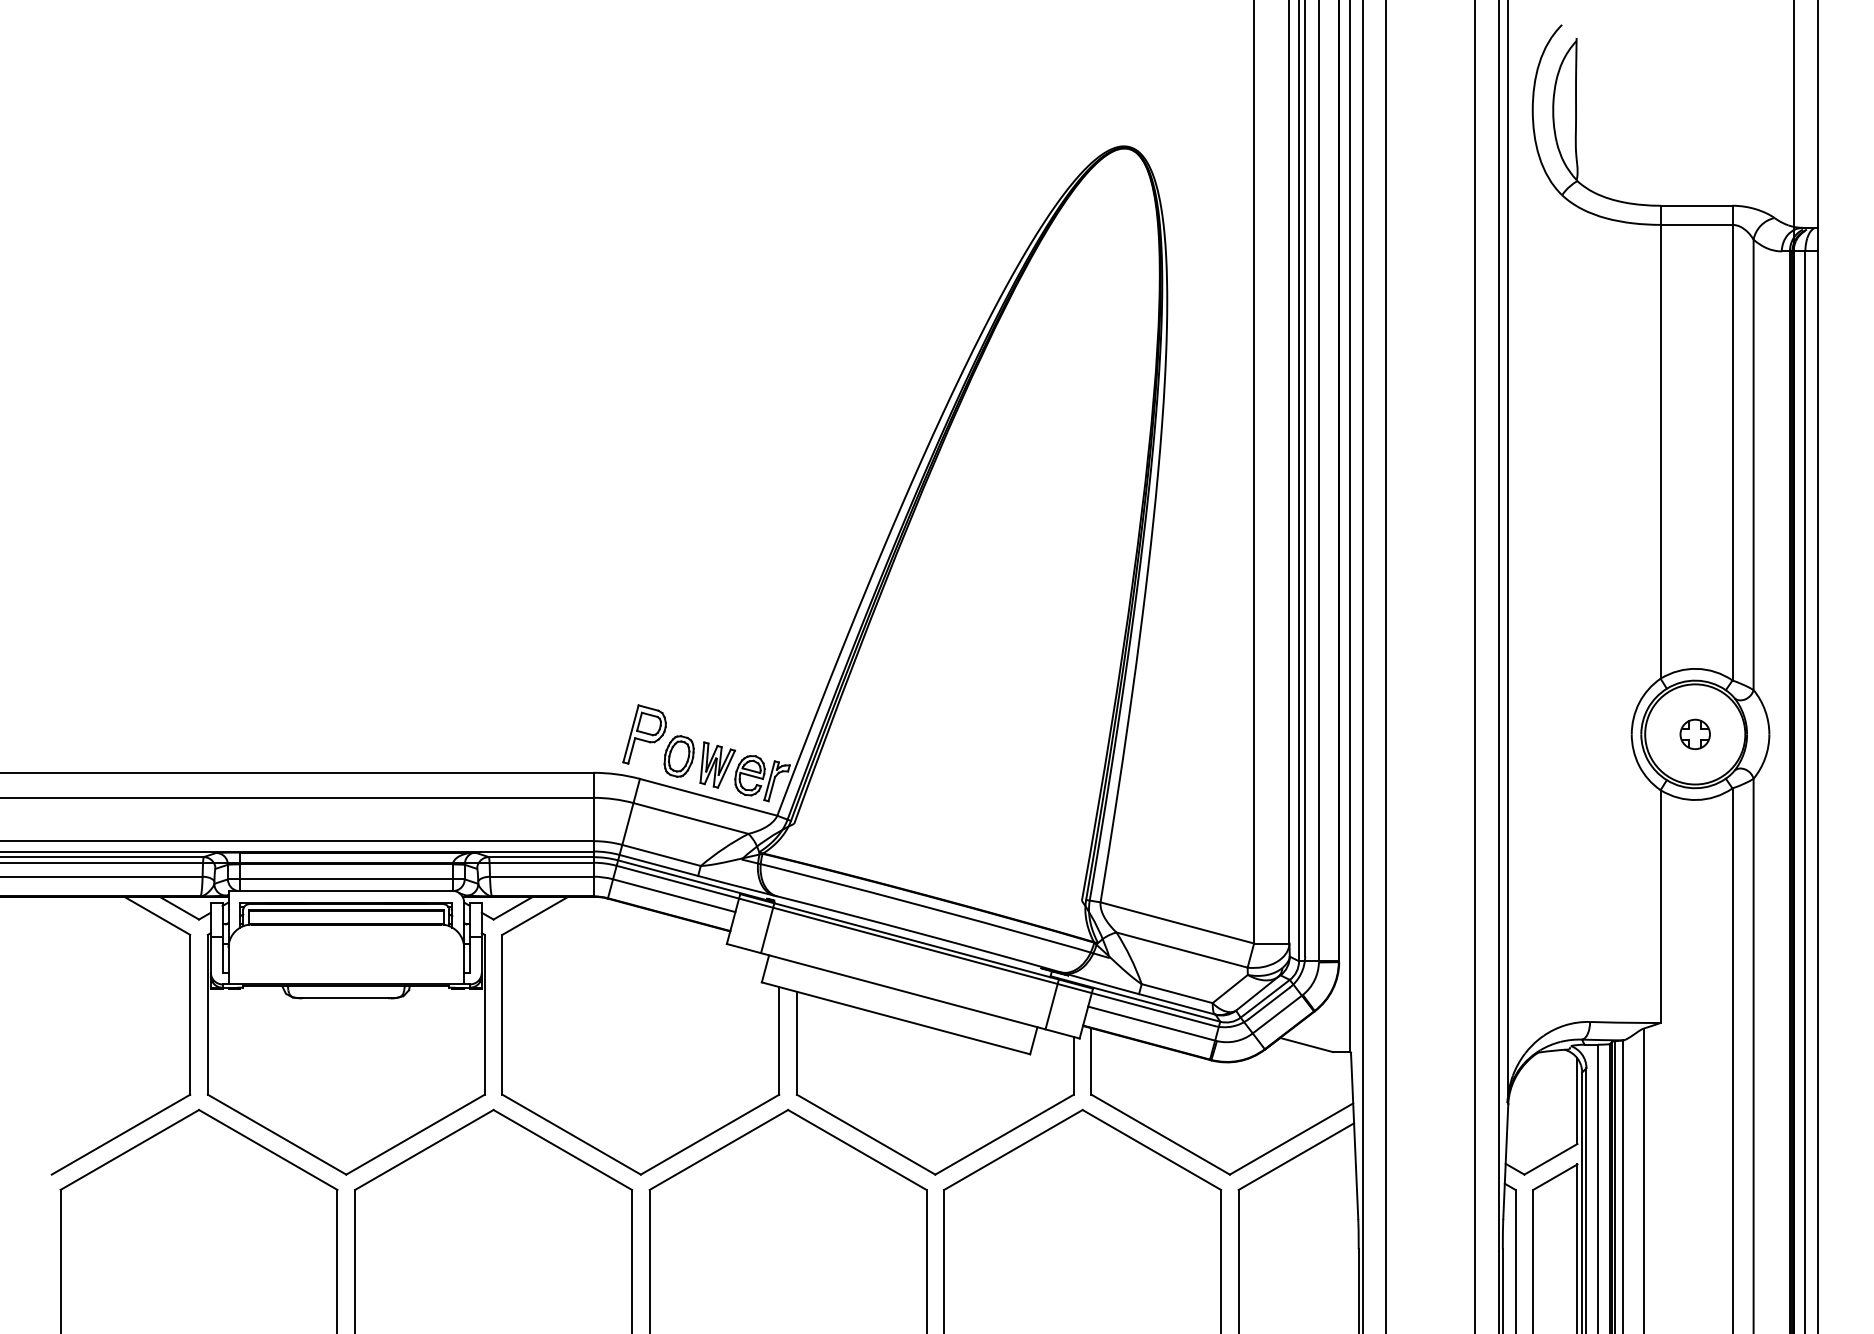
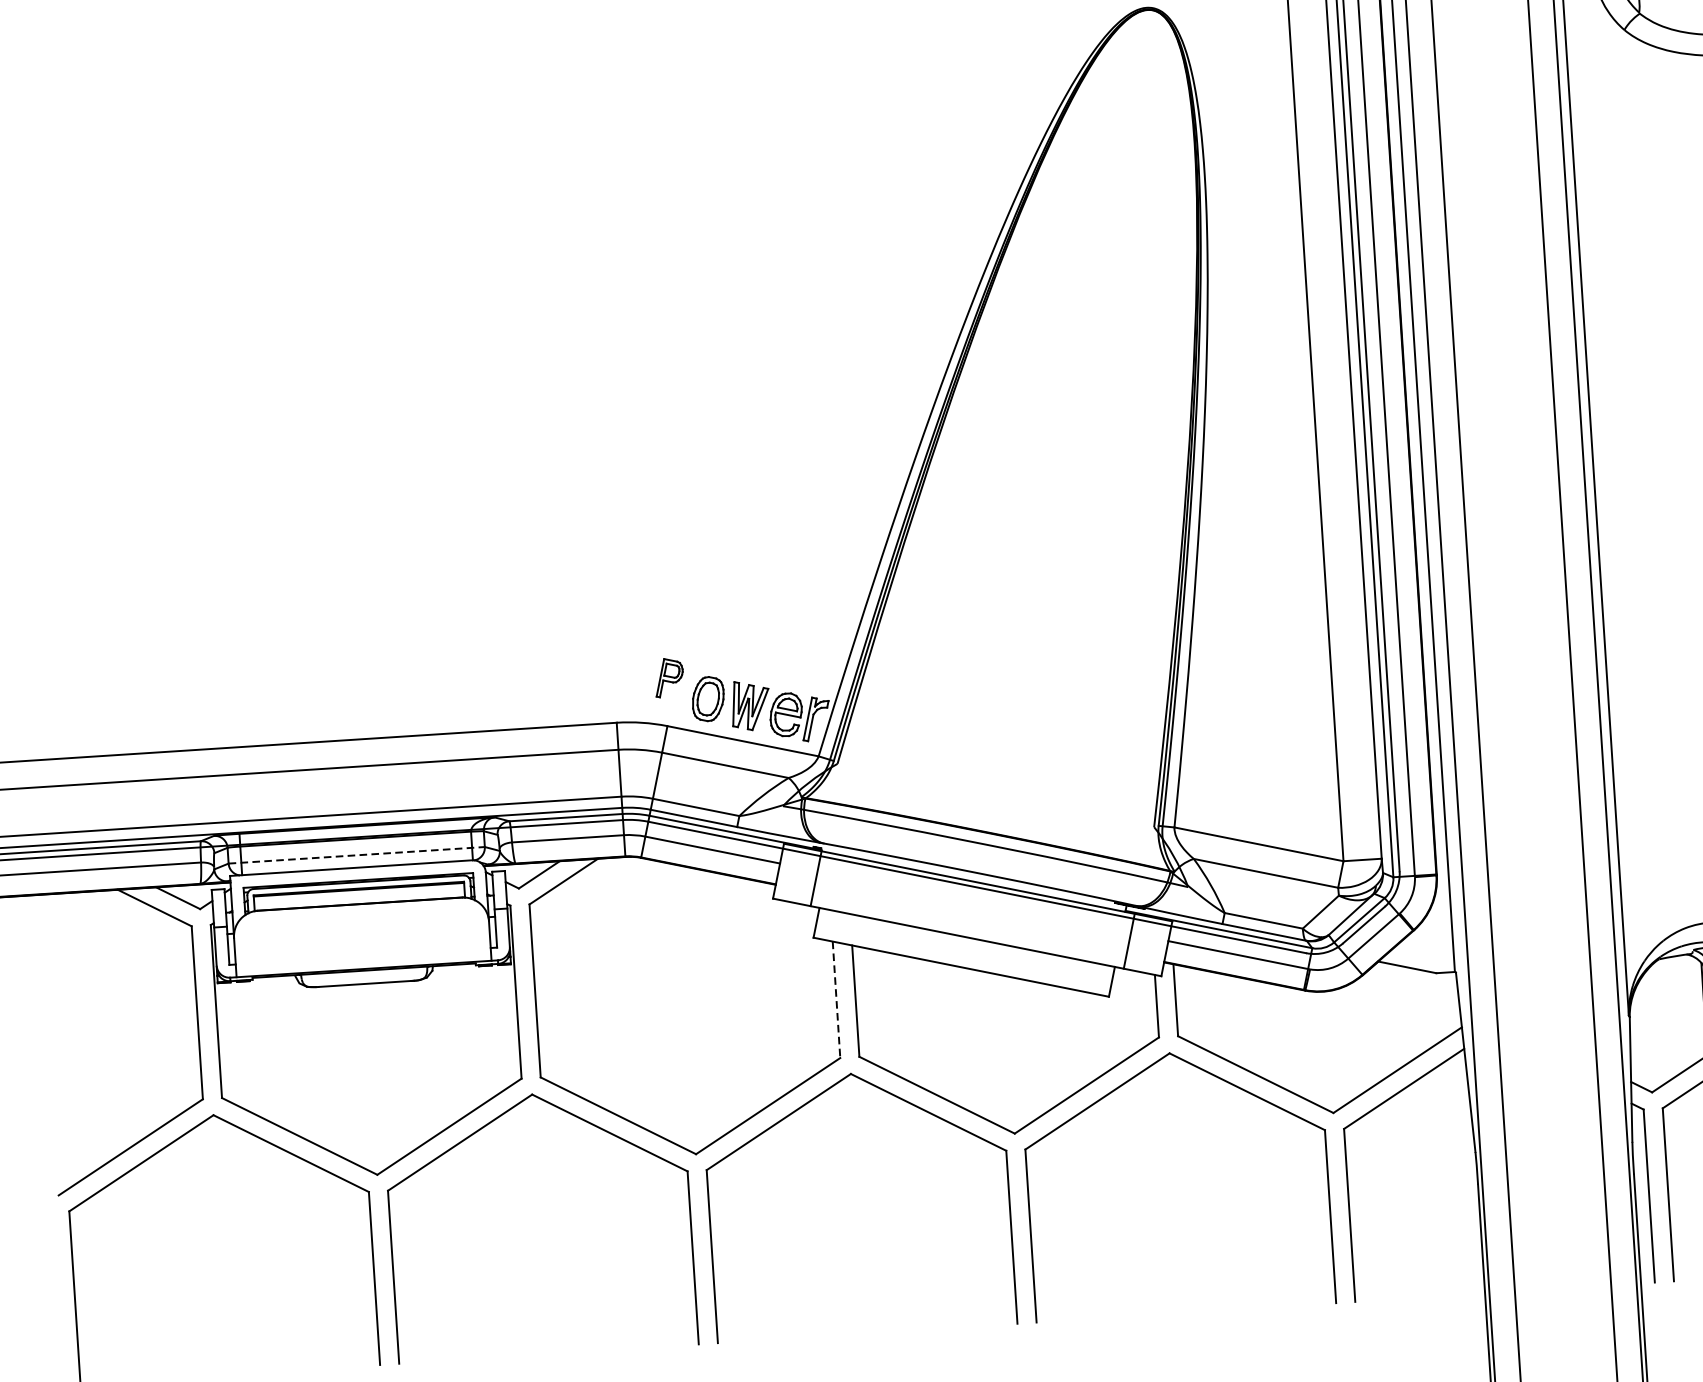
part: (644, 734) -> (669, 677), size x0.6
line: (346, 879) -> (356, 855), solid -> dashed
line: (779, 1040) -> (836, 999), solid -> dashed

